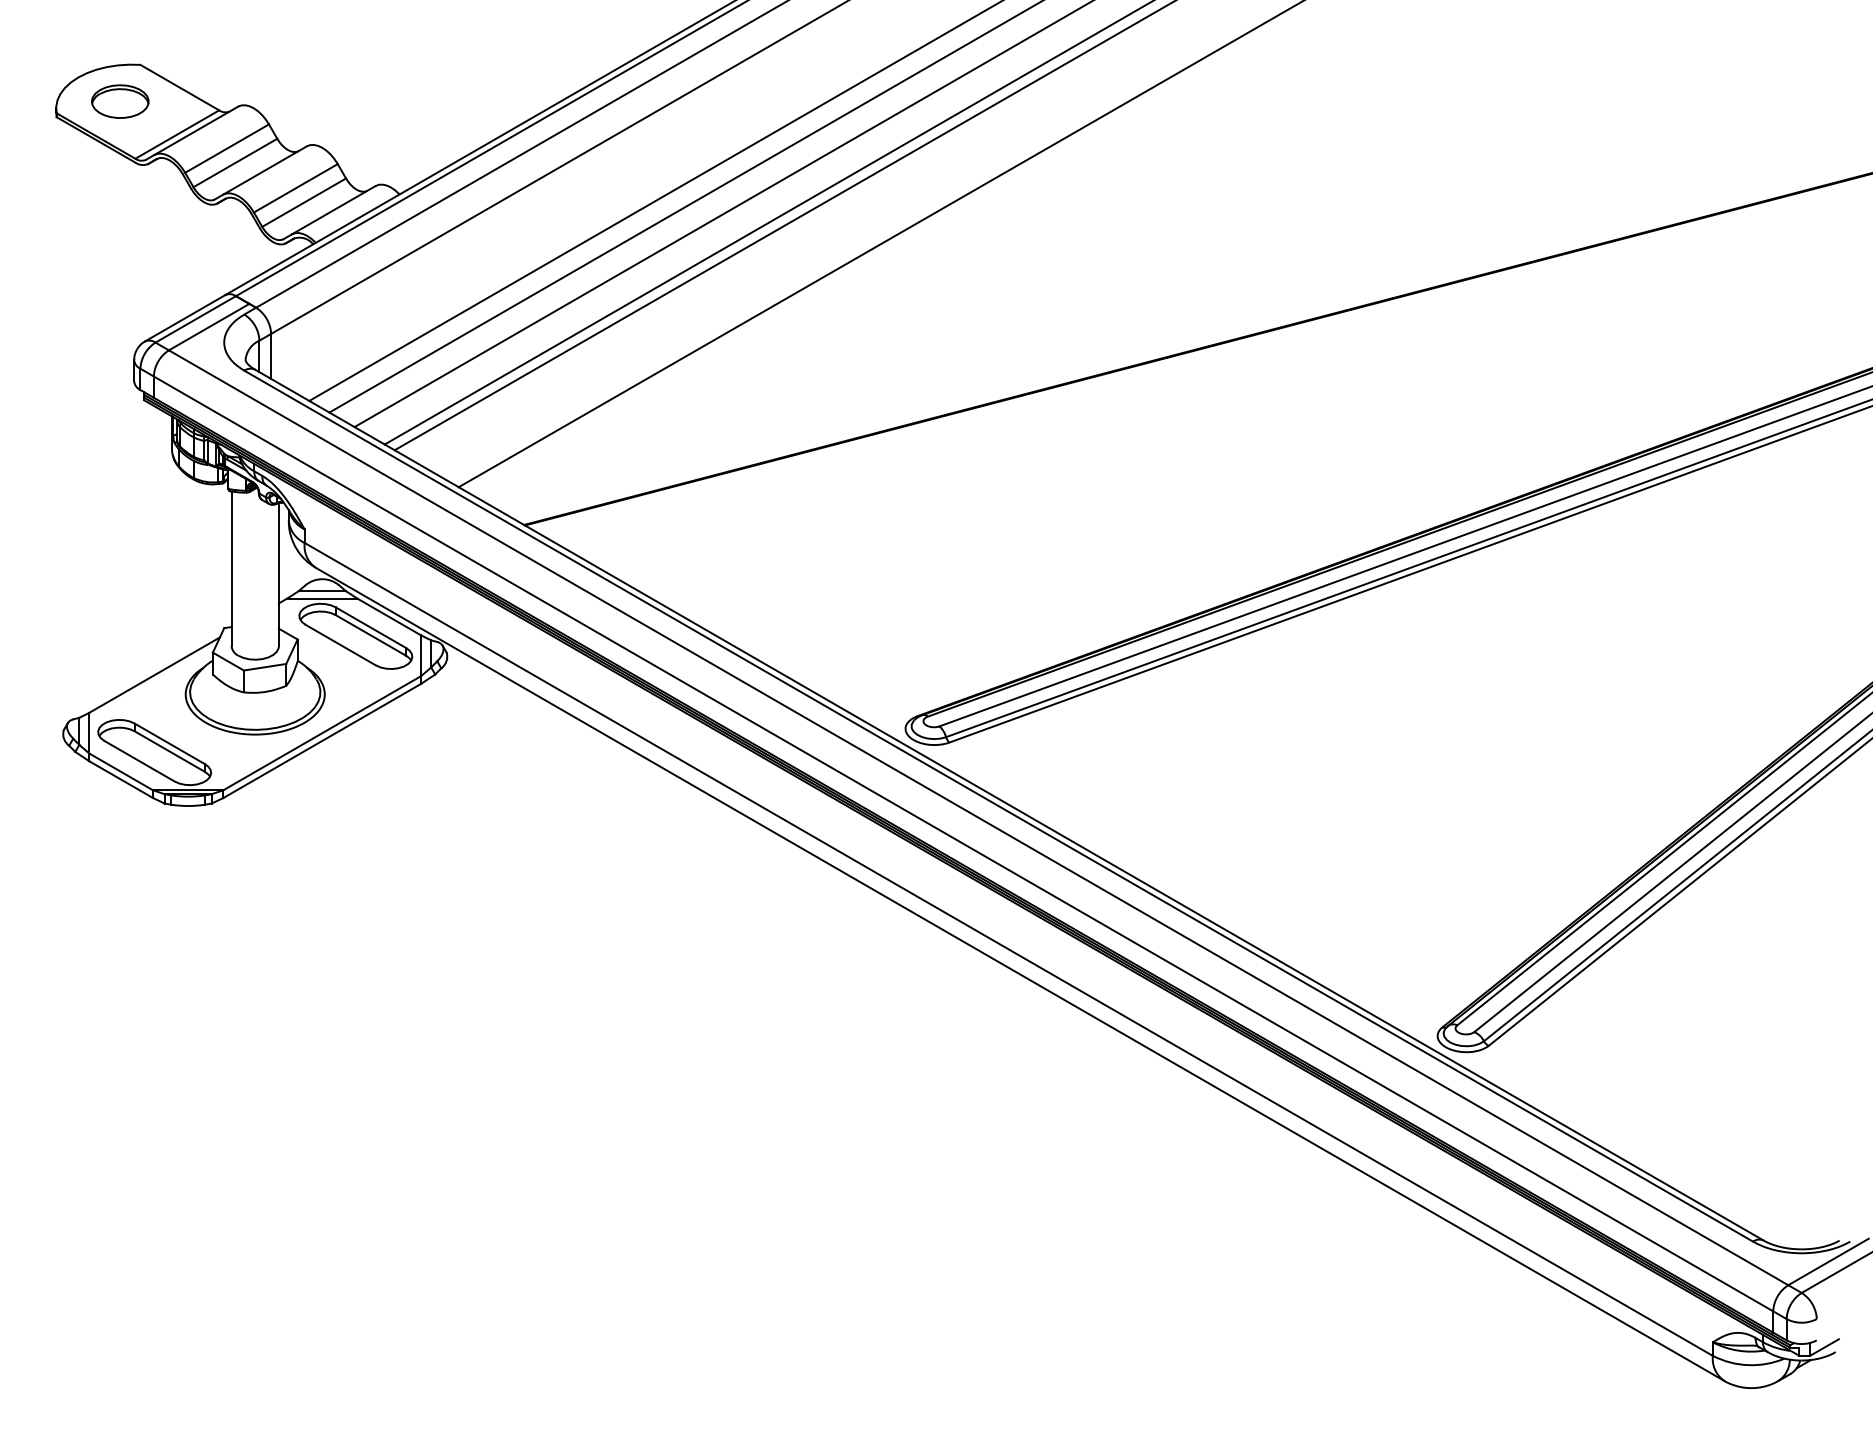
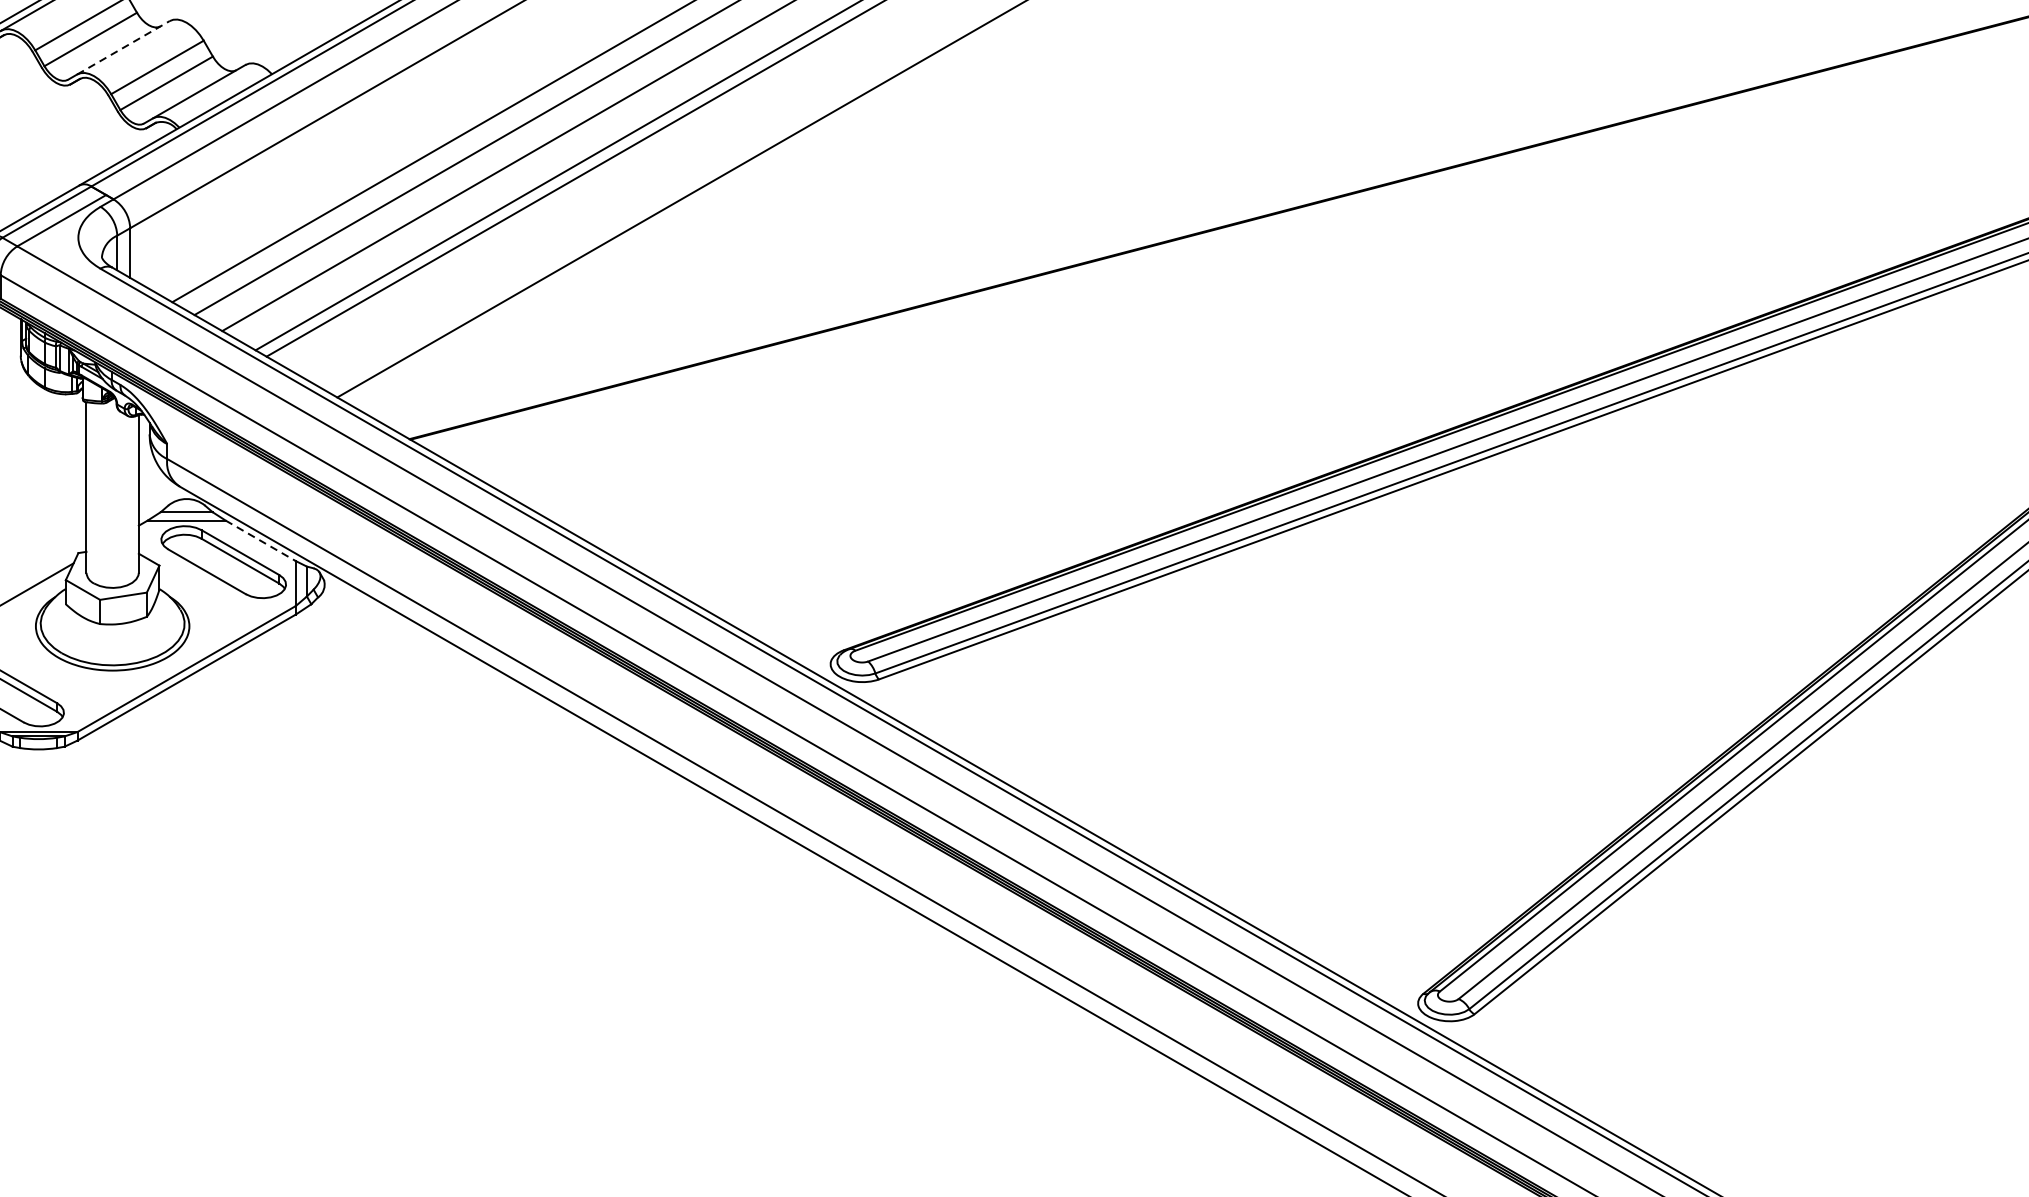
line: (265, 170) -> (123, 47), solid -> dashed
line: (389, 617) -> (260, 541), solid -> dashed

